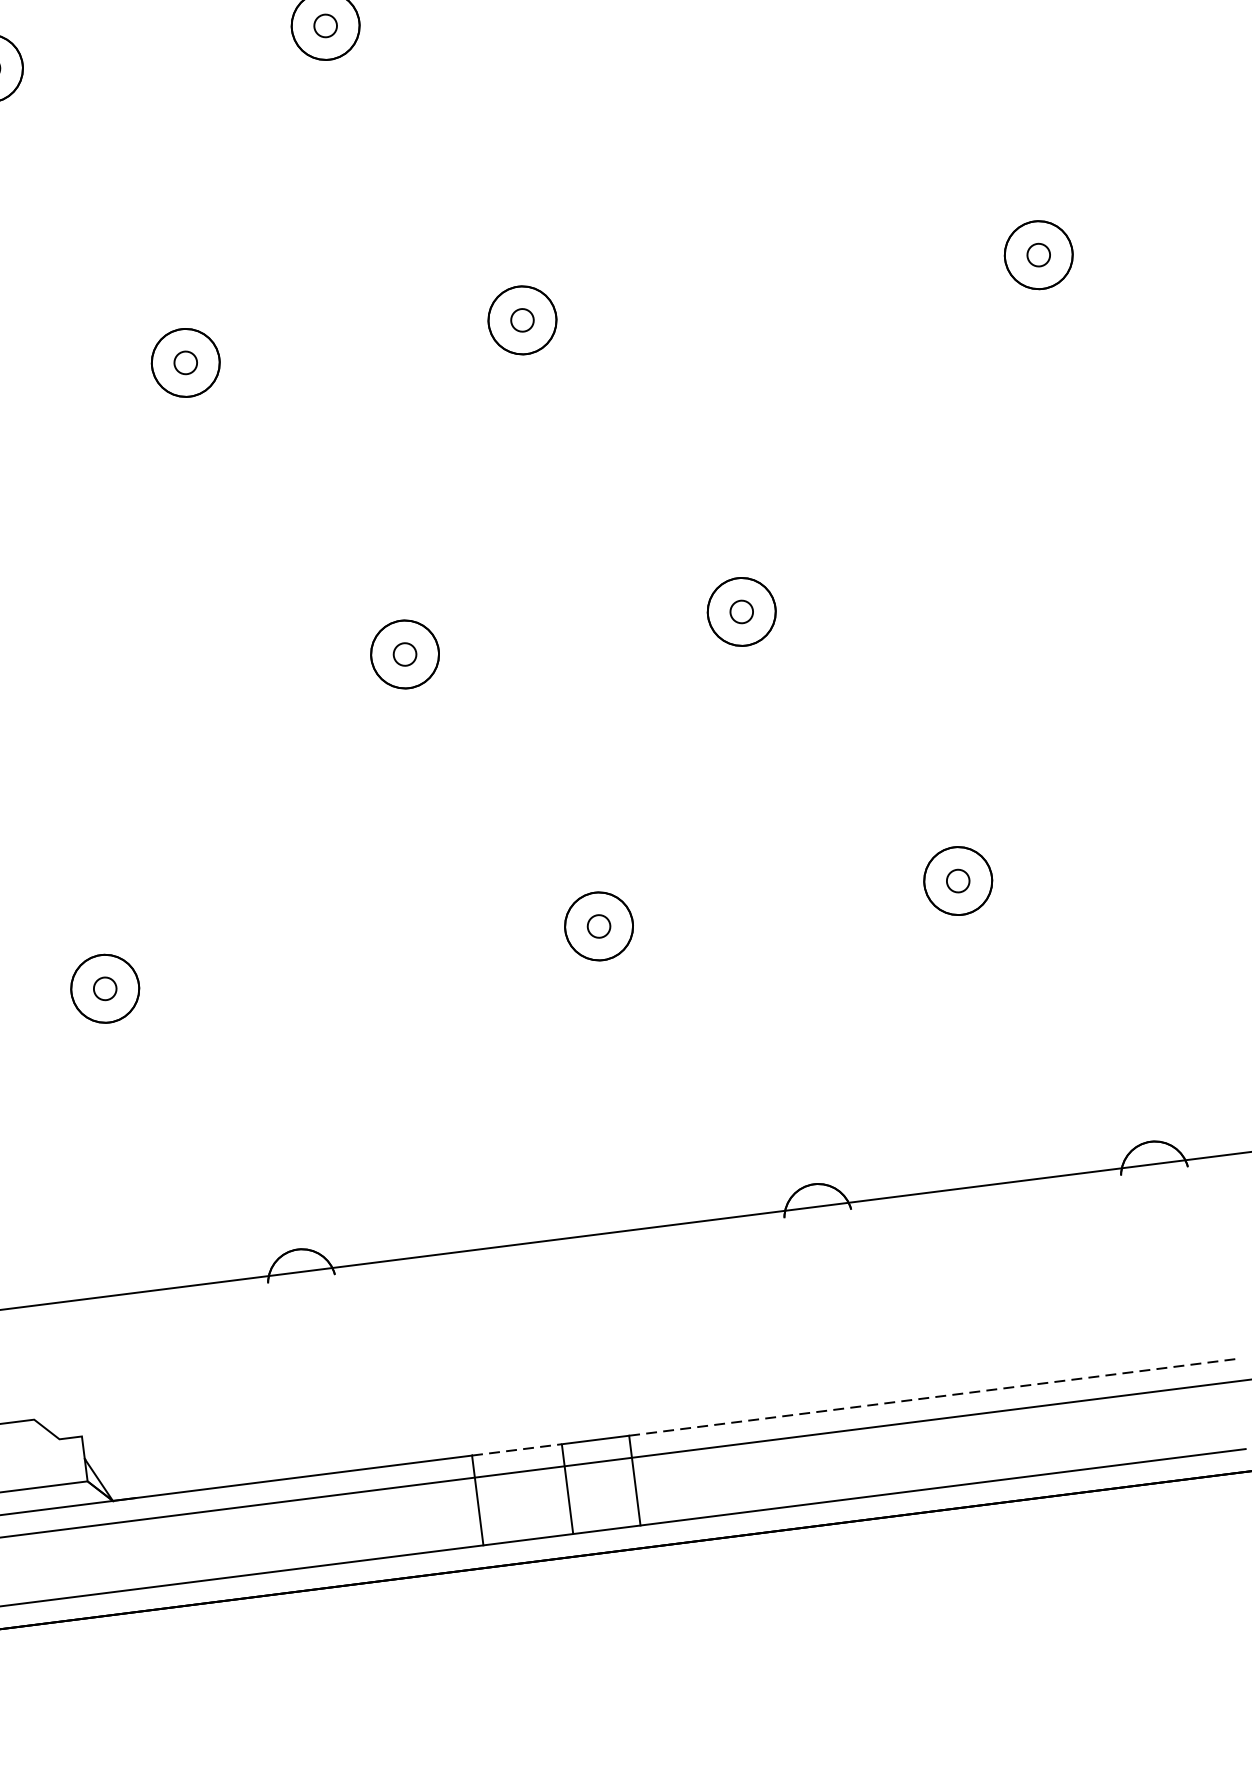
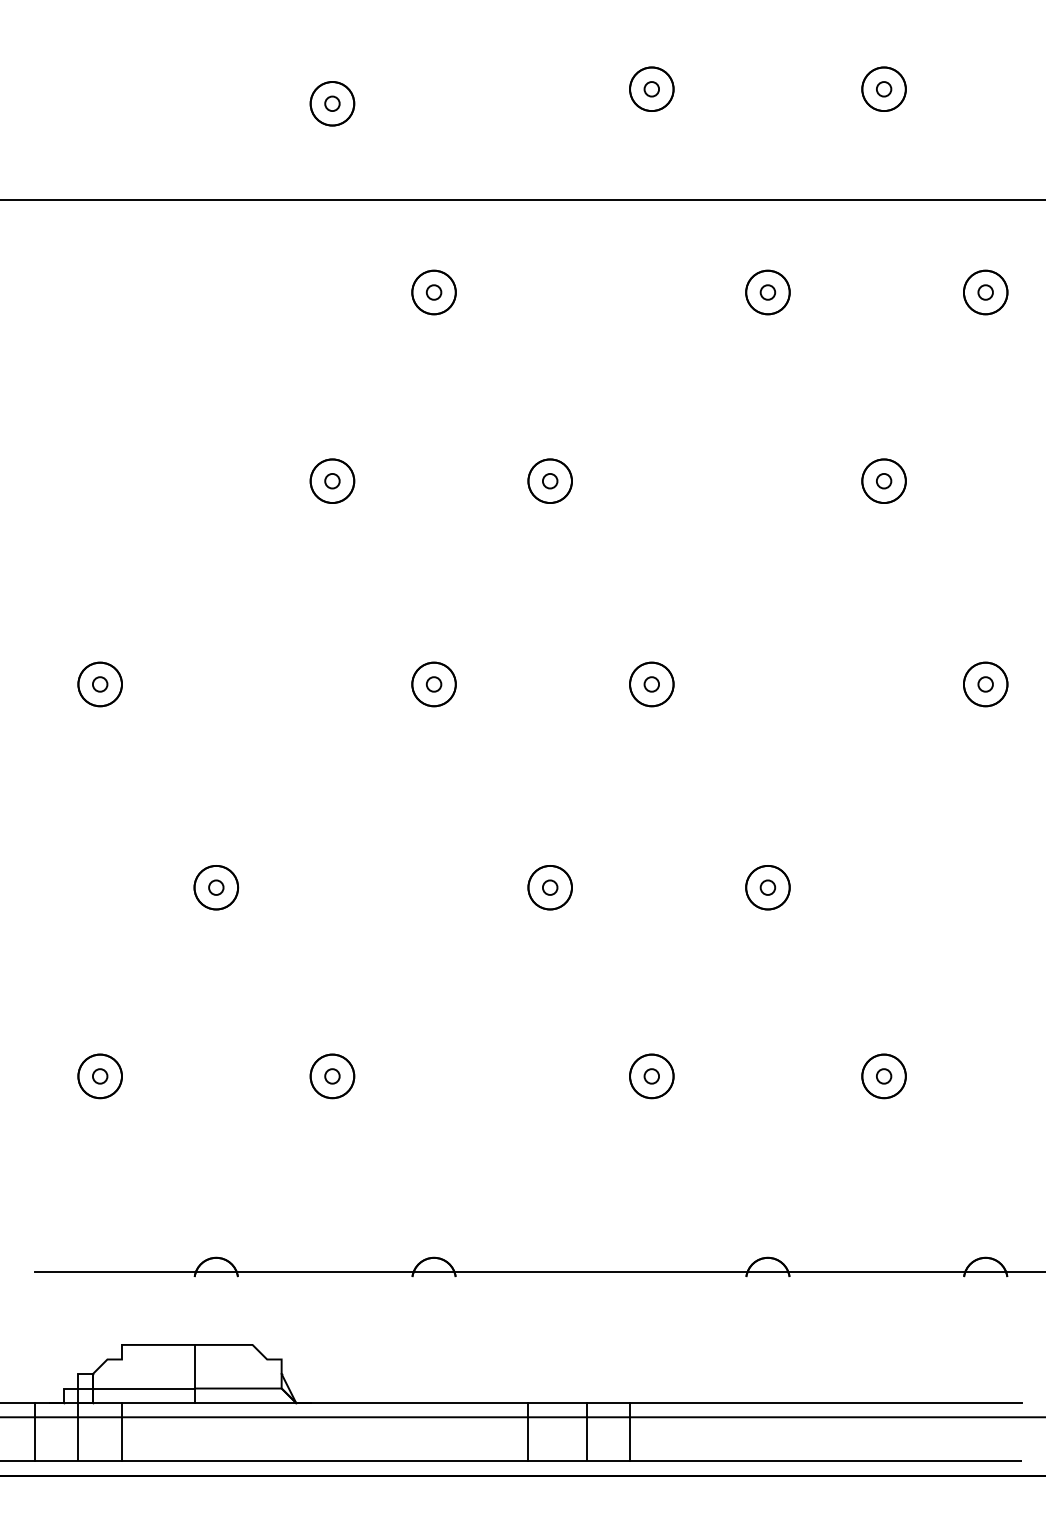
line: (933, 1398) -> (826, 1403), dashed -> solid
line: (517, 1450) -> (557, 1403), dashed -> solid

